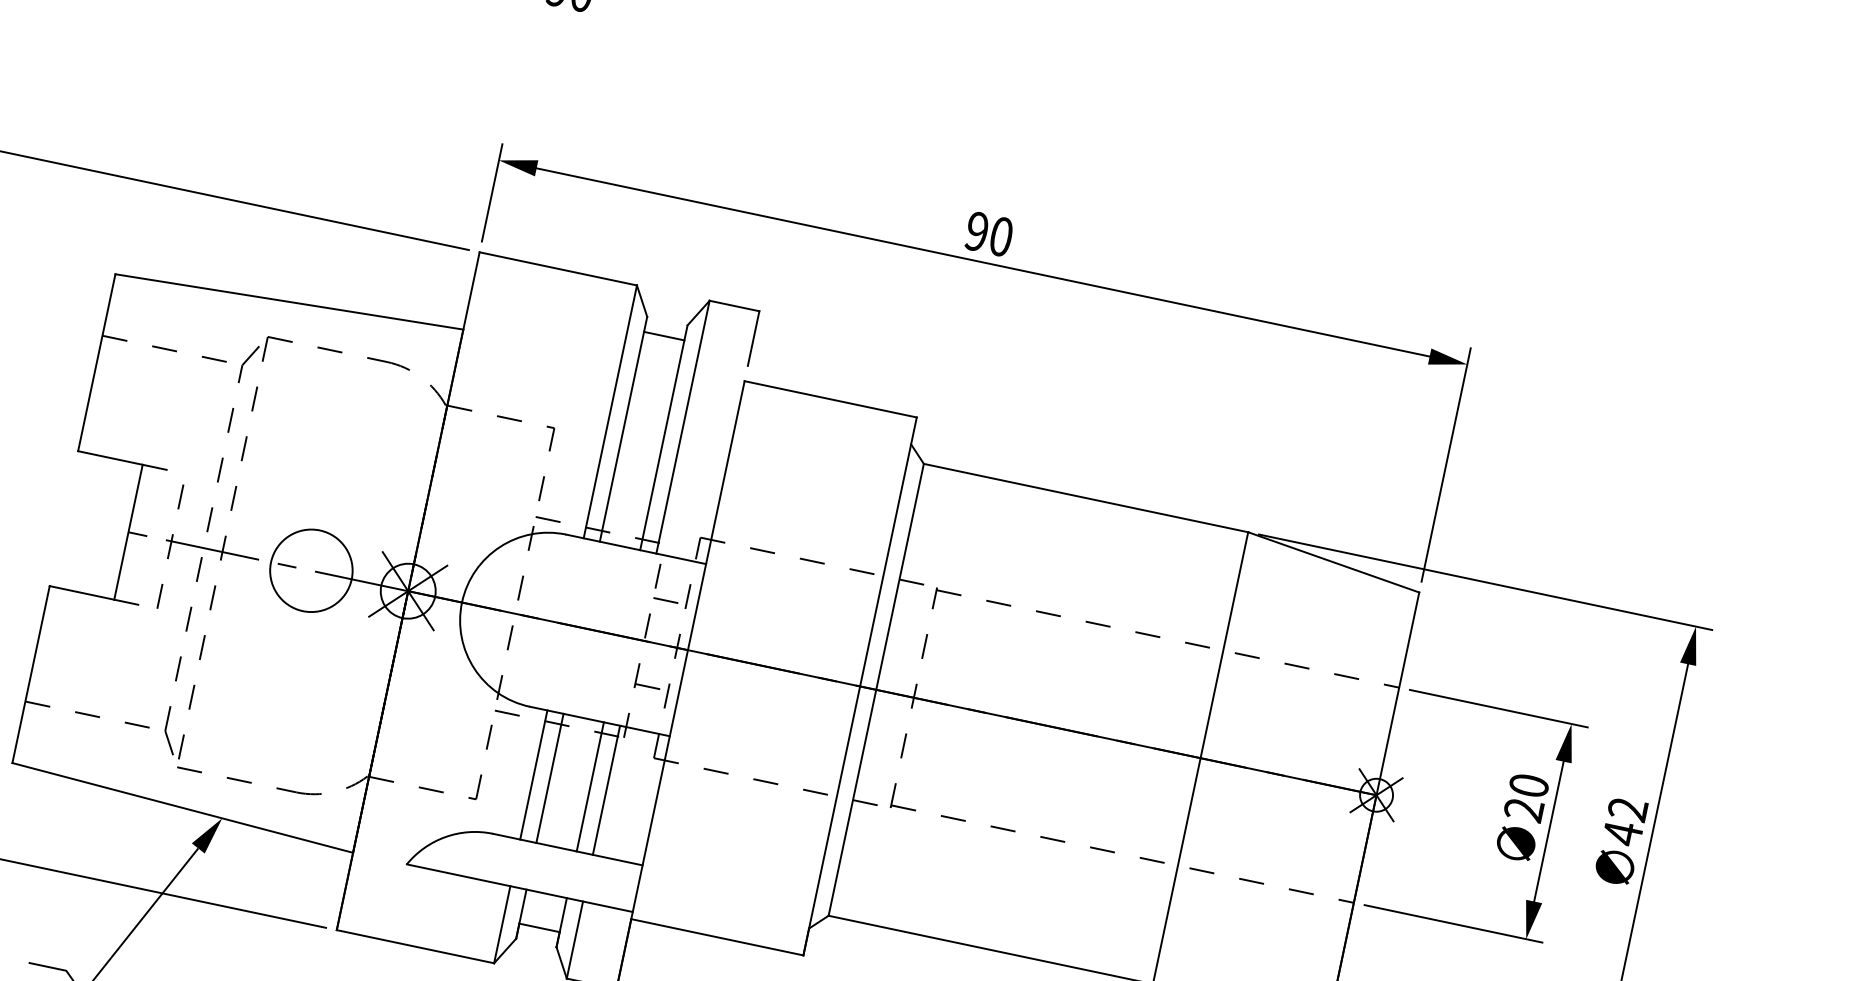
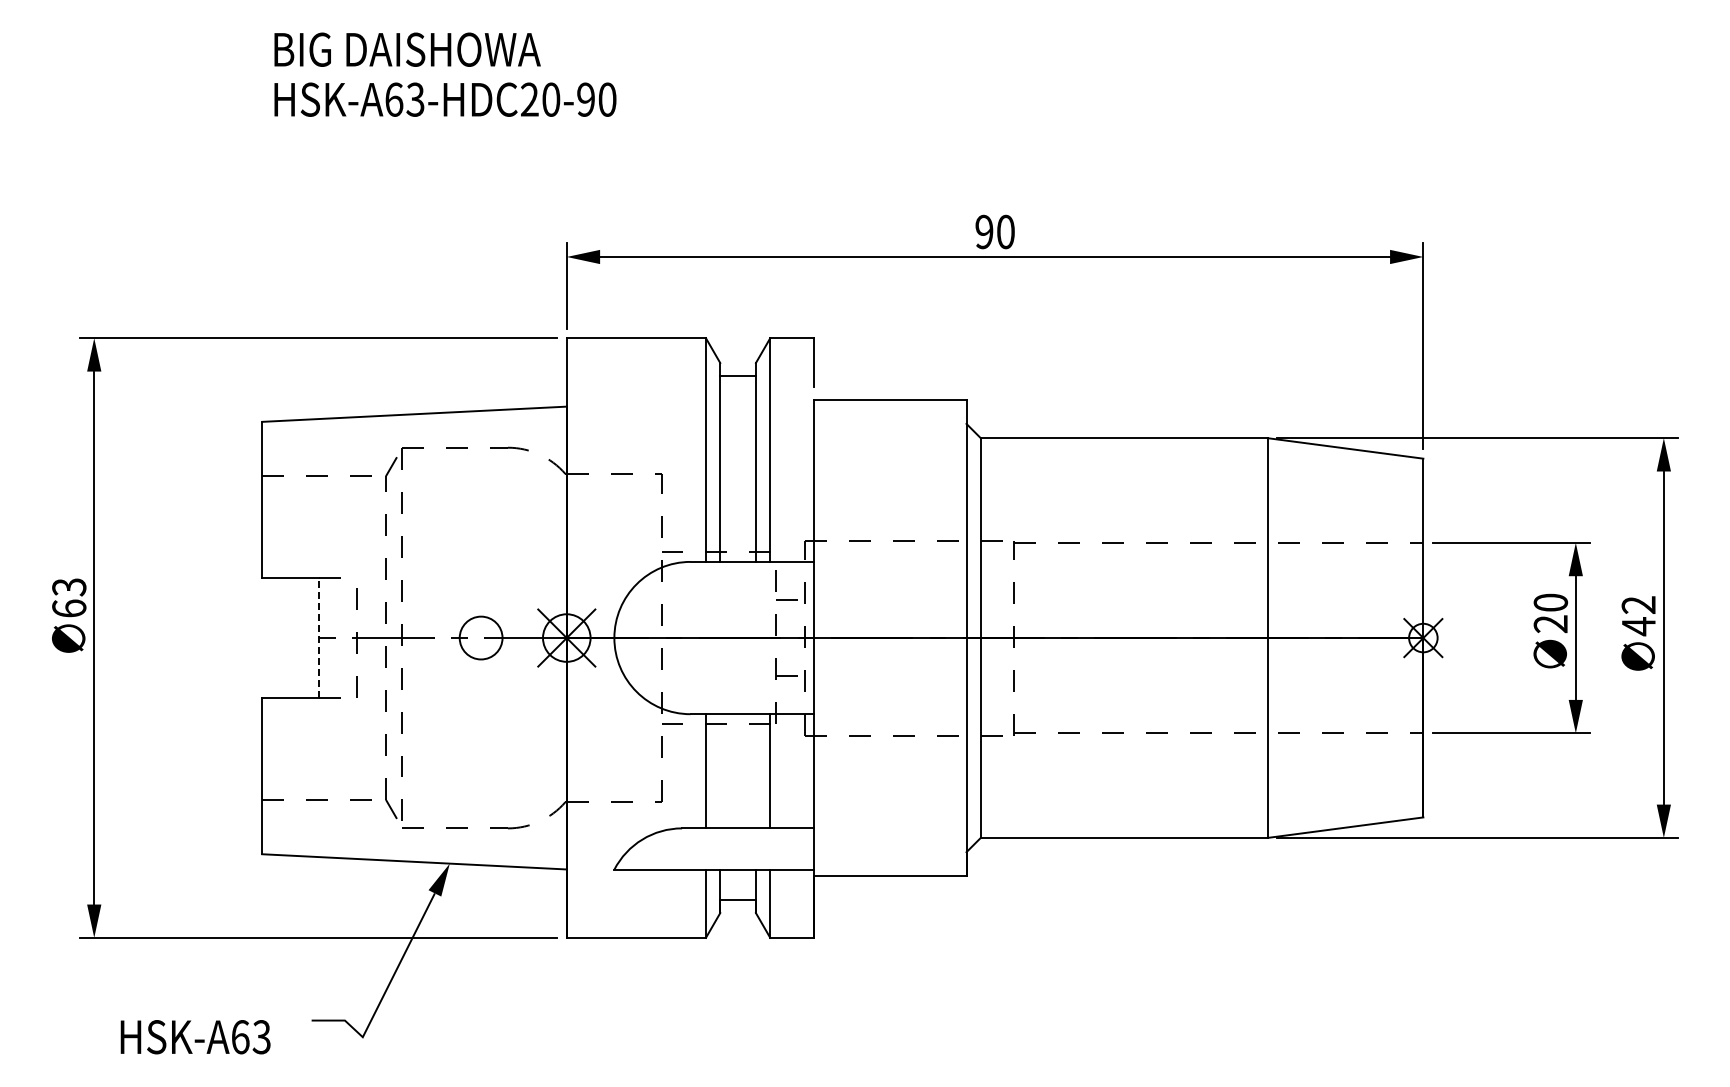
line: (128, 532) -> (319, 638), solid -> dashed
circle: (310, 570) -> (480, 637), size x0.6
line: (550, 778) -> (720, 771), removed
line: (589, 787) -> (755, 771), removed

